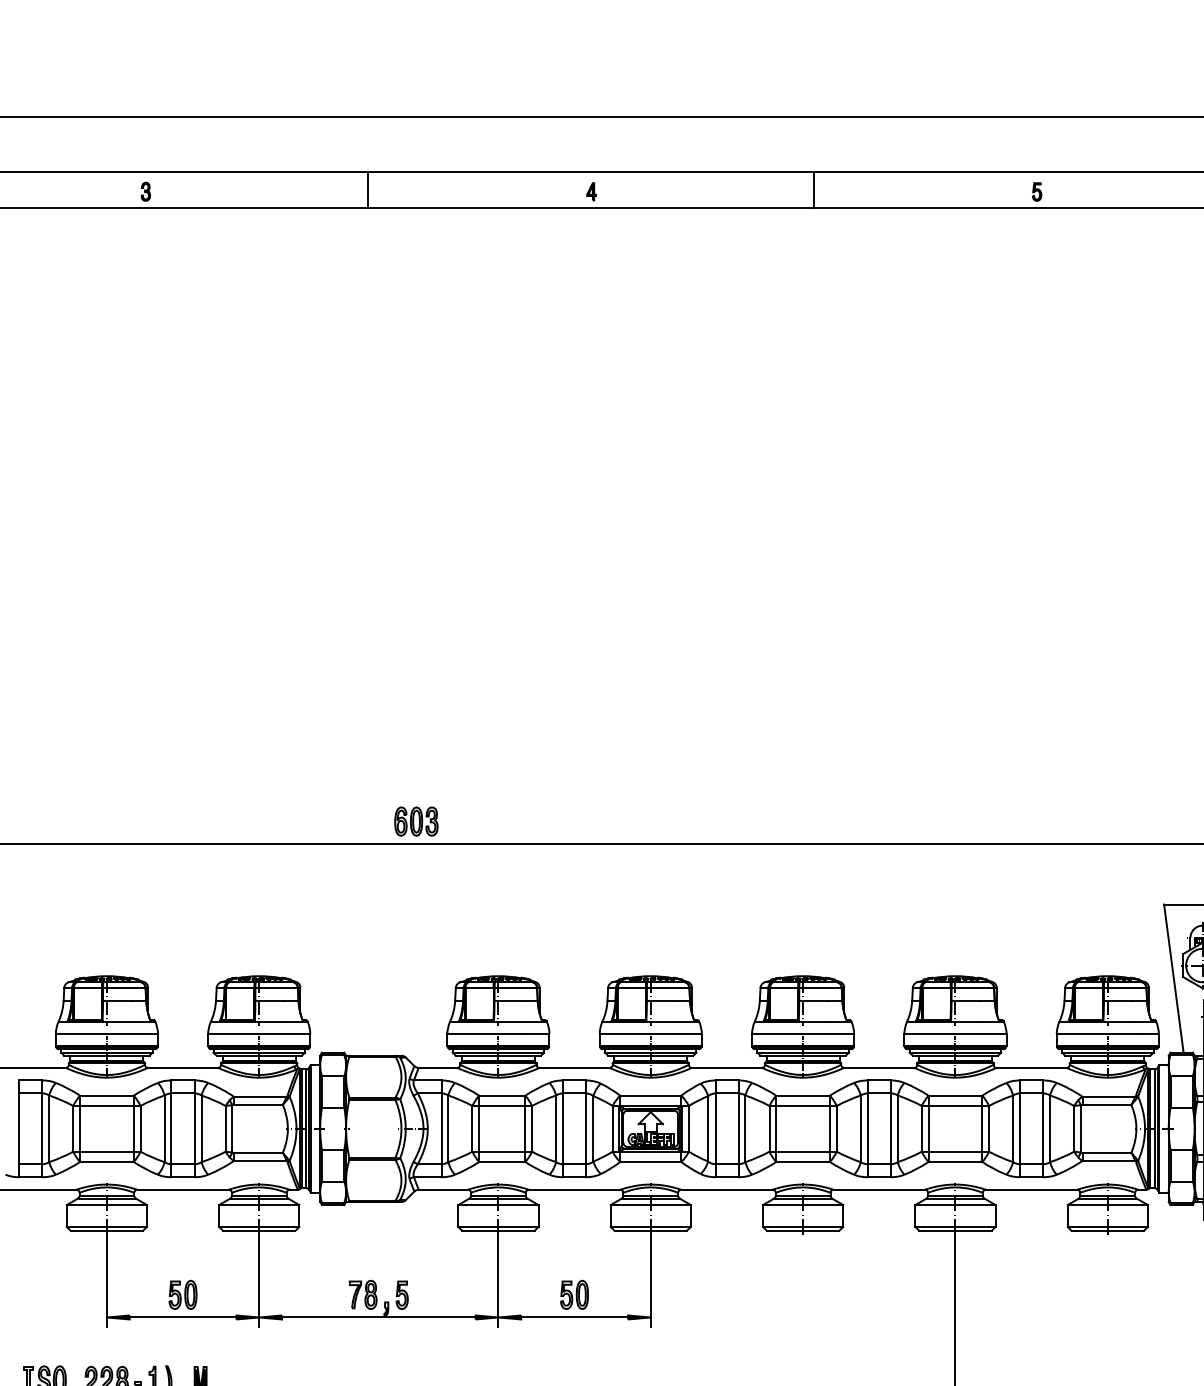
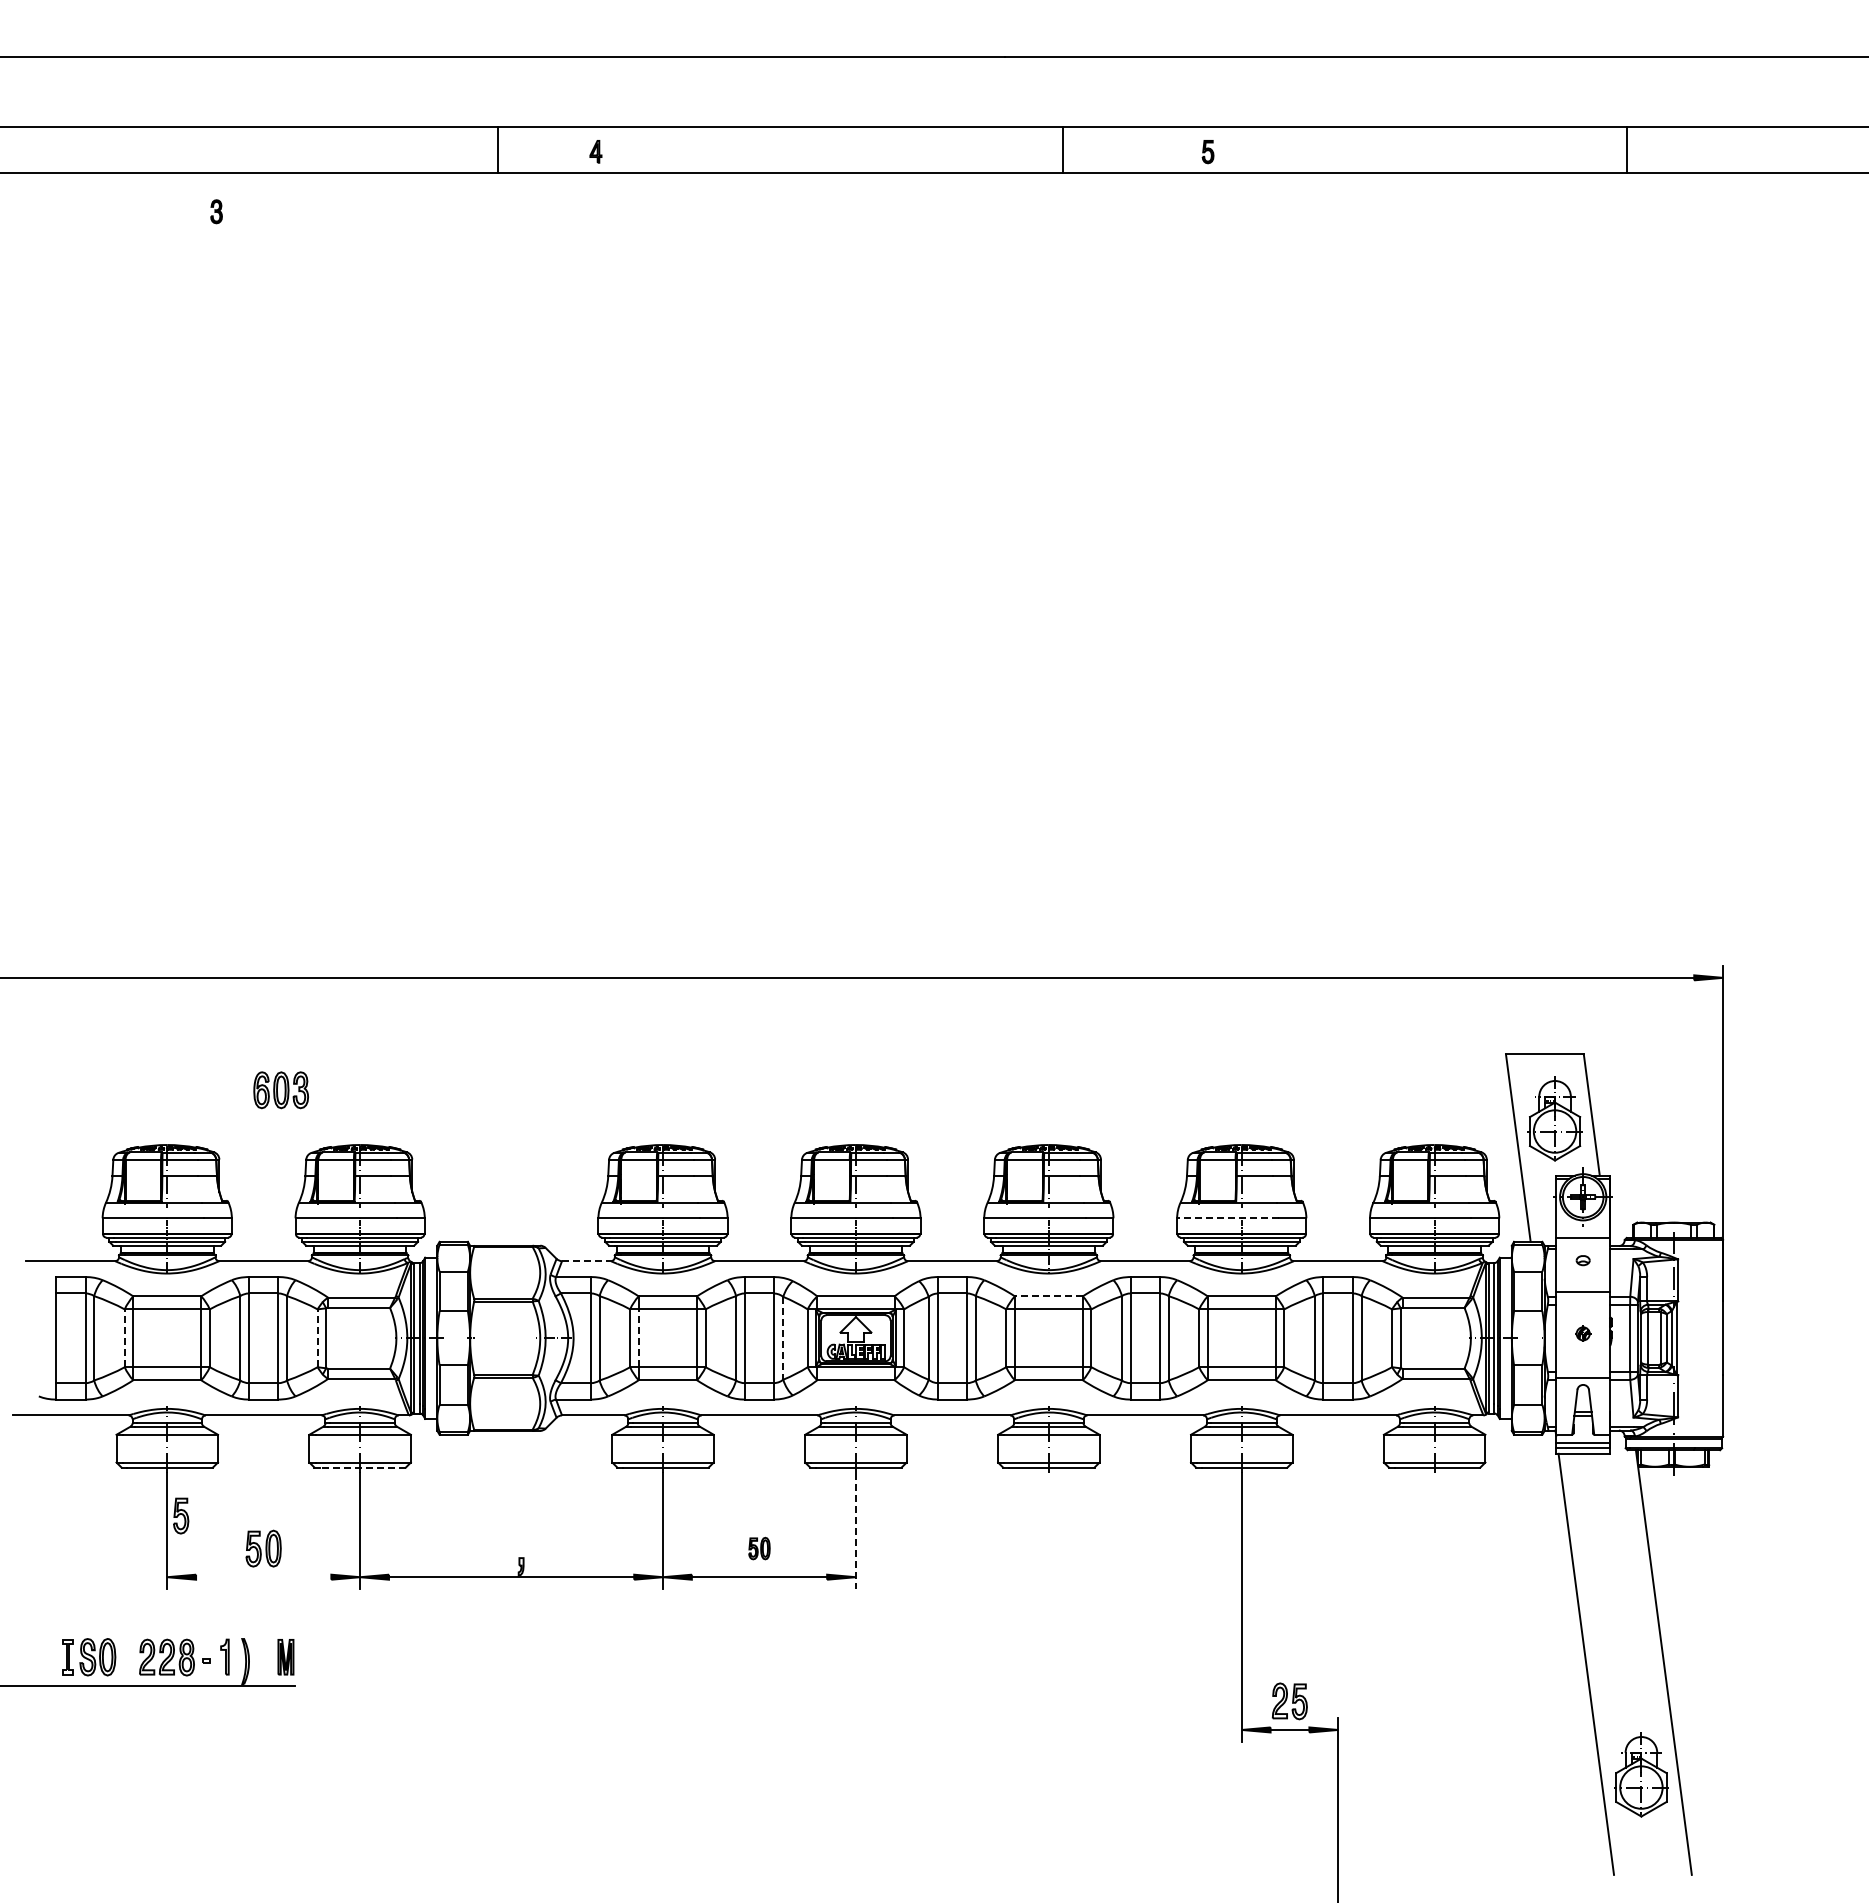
part: (145, 191) -> (216, 211), moved
part: (591, 191) -> (595, 151), moved
part: (1036, 192) -> (1207, 152), moved
part: (415, 821) -> (280, 1090), moved
line: (944, 1034) -> (1227, 1218), solid -> dashed
line: (438, 1068) -> (587, 1261), solid -> dashed
line: (802, 1095) -> (1048, 1296), solid -> dashed
line: (73, 1128) -> (124, 1338), solid -> dashed
line: (225, 1128) -> (317, 1338), solid -> dashed
line: (479, 1128) -> (638, 1338), solid -> dashed
line: (593, 1128) -> (783, 1338), solid -> dashed
line: (261, 1230) -> (362, 1467), solid -> dashed
line: (650, 1280) -> (855, 1530), solid -> dashed
part: (362, 1294) -> (491, 1548), removed
part: (402, 1294) -> (181, 1515), moved
part: (574, 1294) -> (759, 1548), size x0.6
line: (182, 1317) -> (263, 1577), removed

